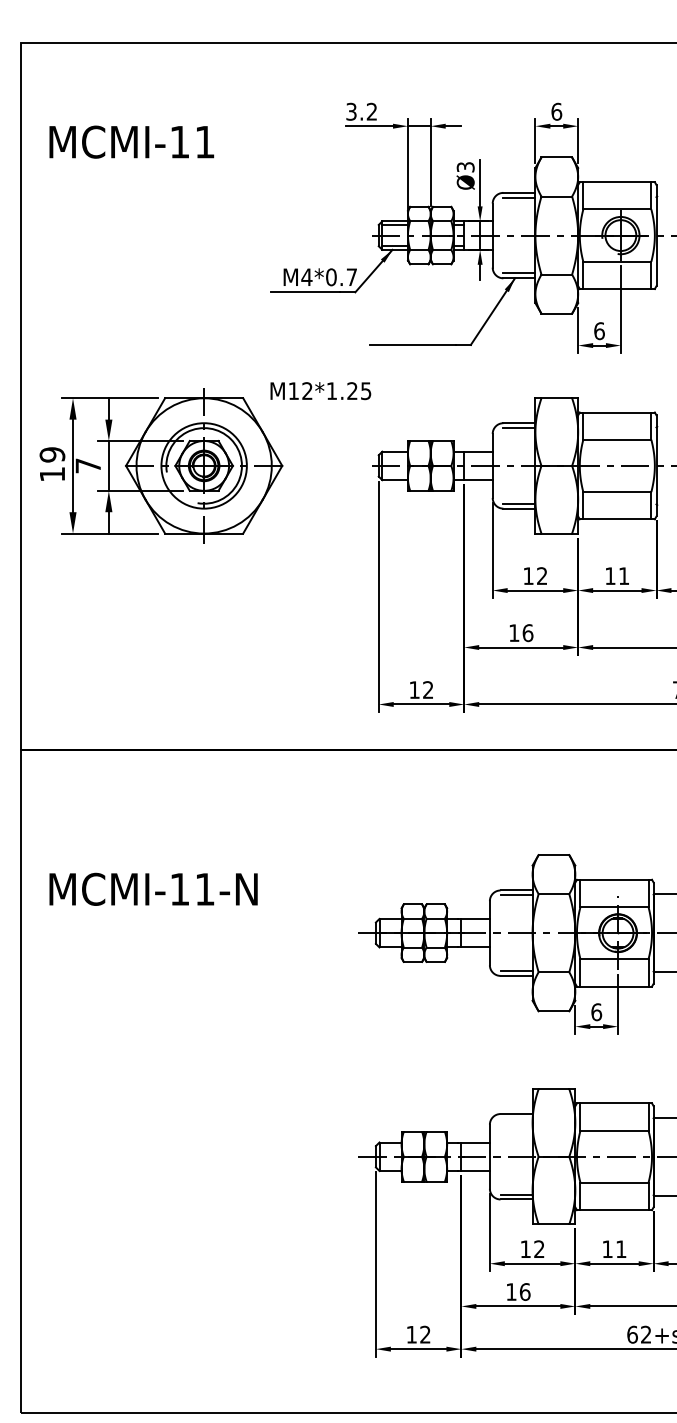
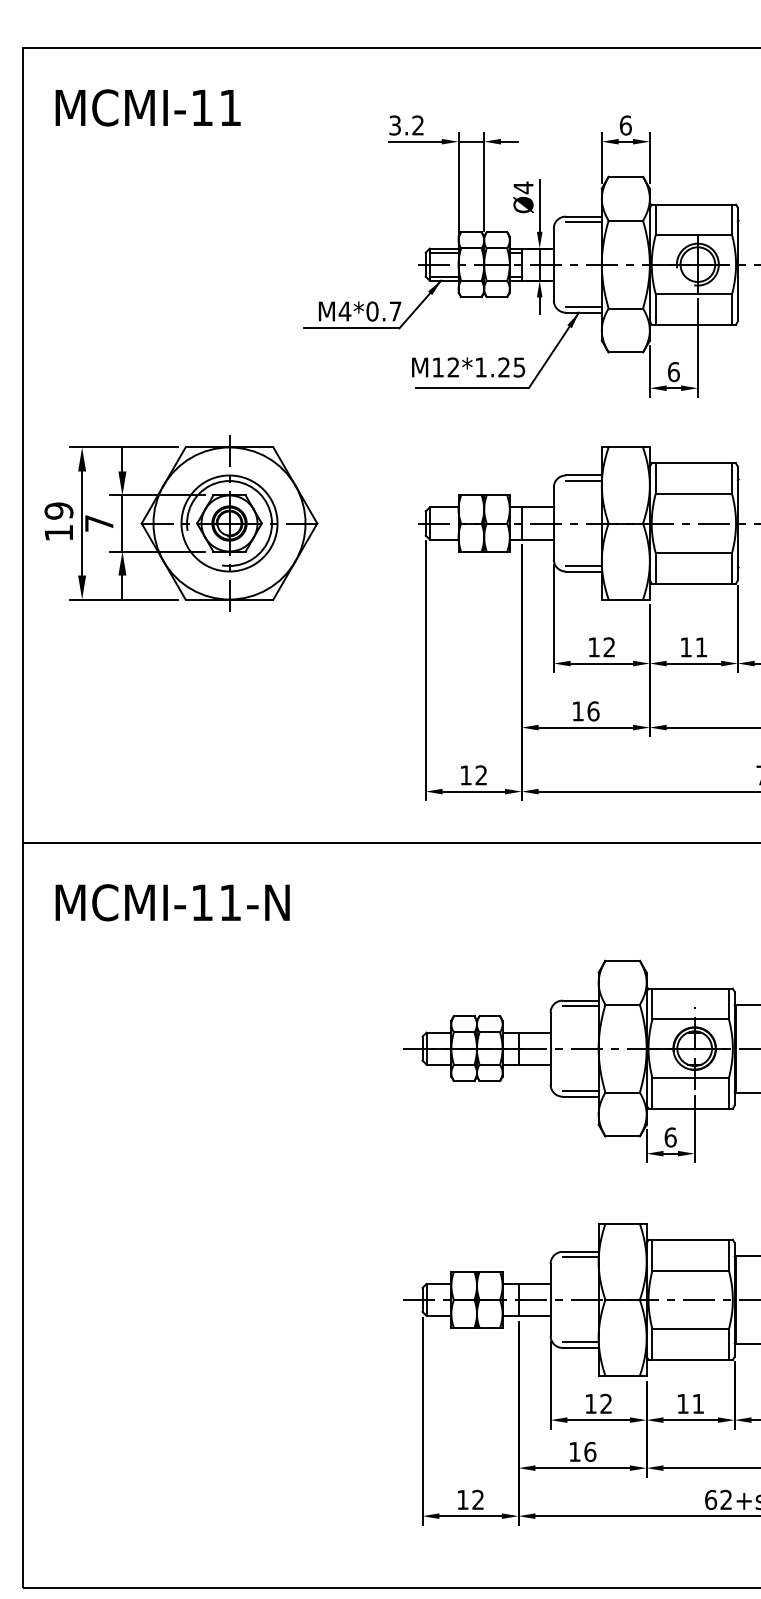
text: (131, 141) -> (147, 107), moved
text: (465, 166) -> (523, 186), Ø3 -> Ø4
text: (320, 391) -> (468, 367), moved
text: (153, 888) -> (172, 901), moved
line: (516, 1118) -> (580, 1256), added

